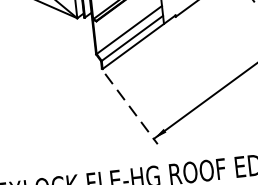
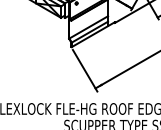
line: (132, 110) -> (85, 71), dashed -> solid

